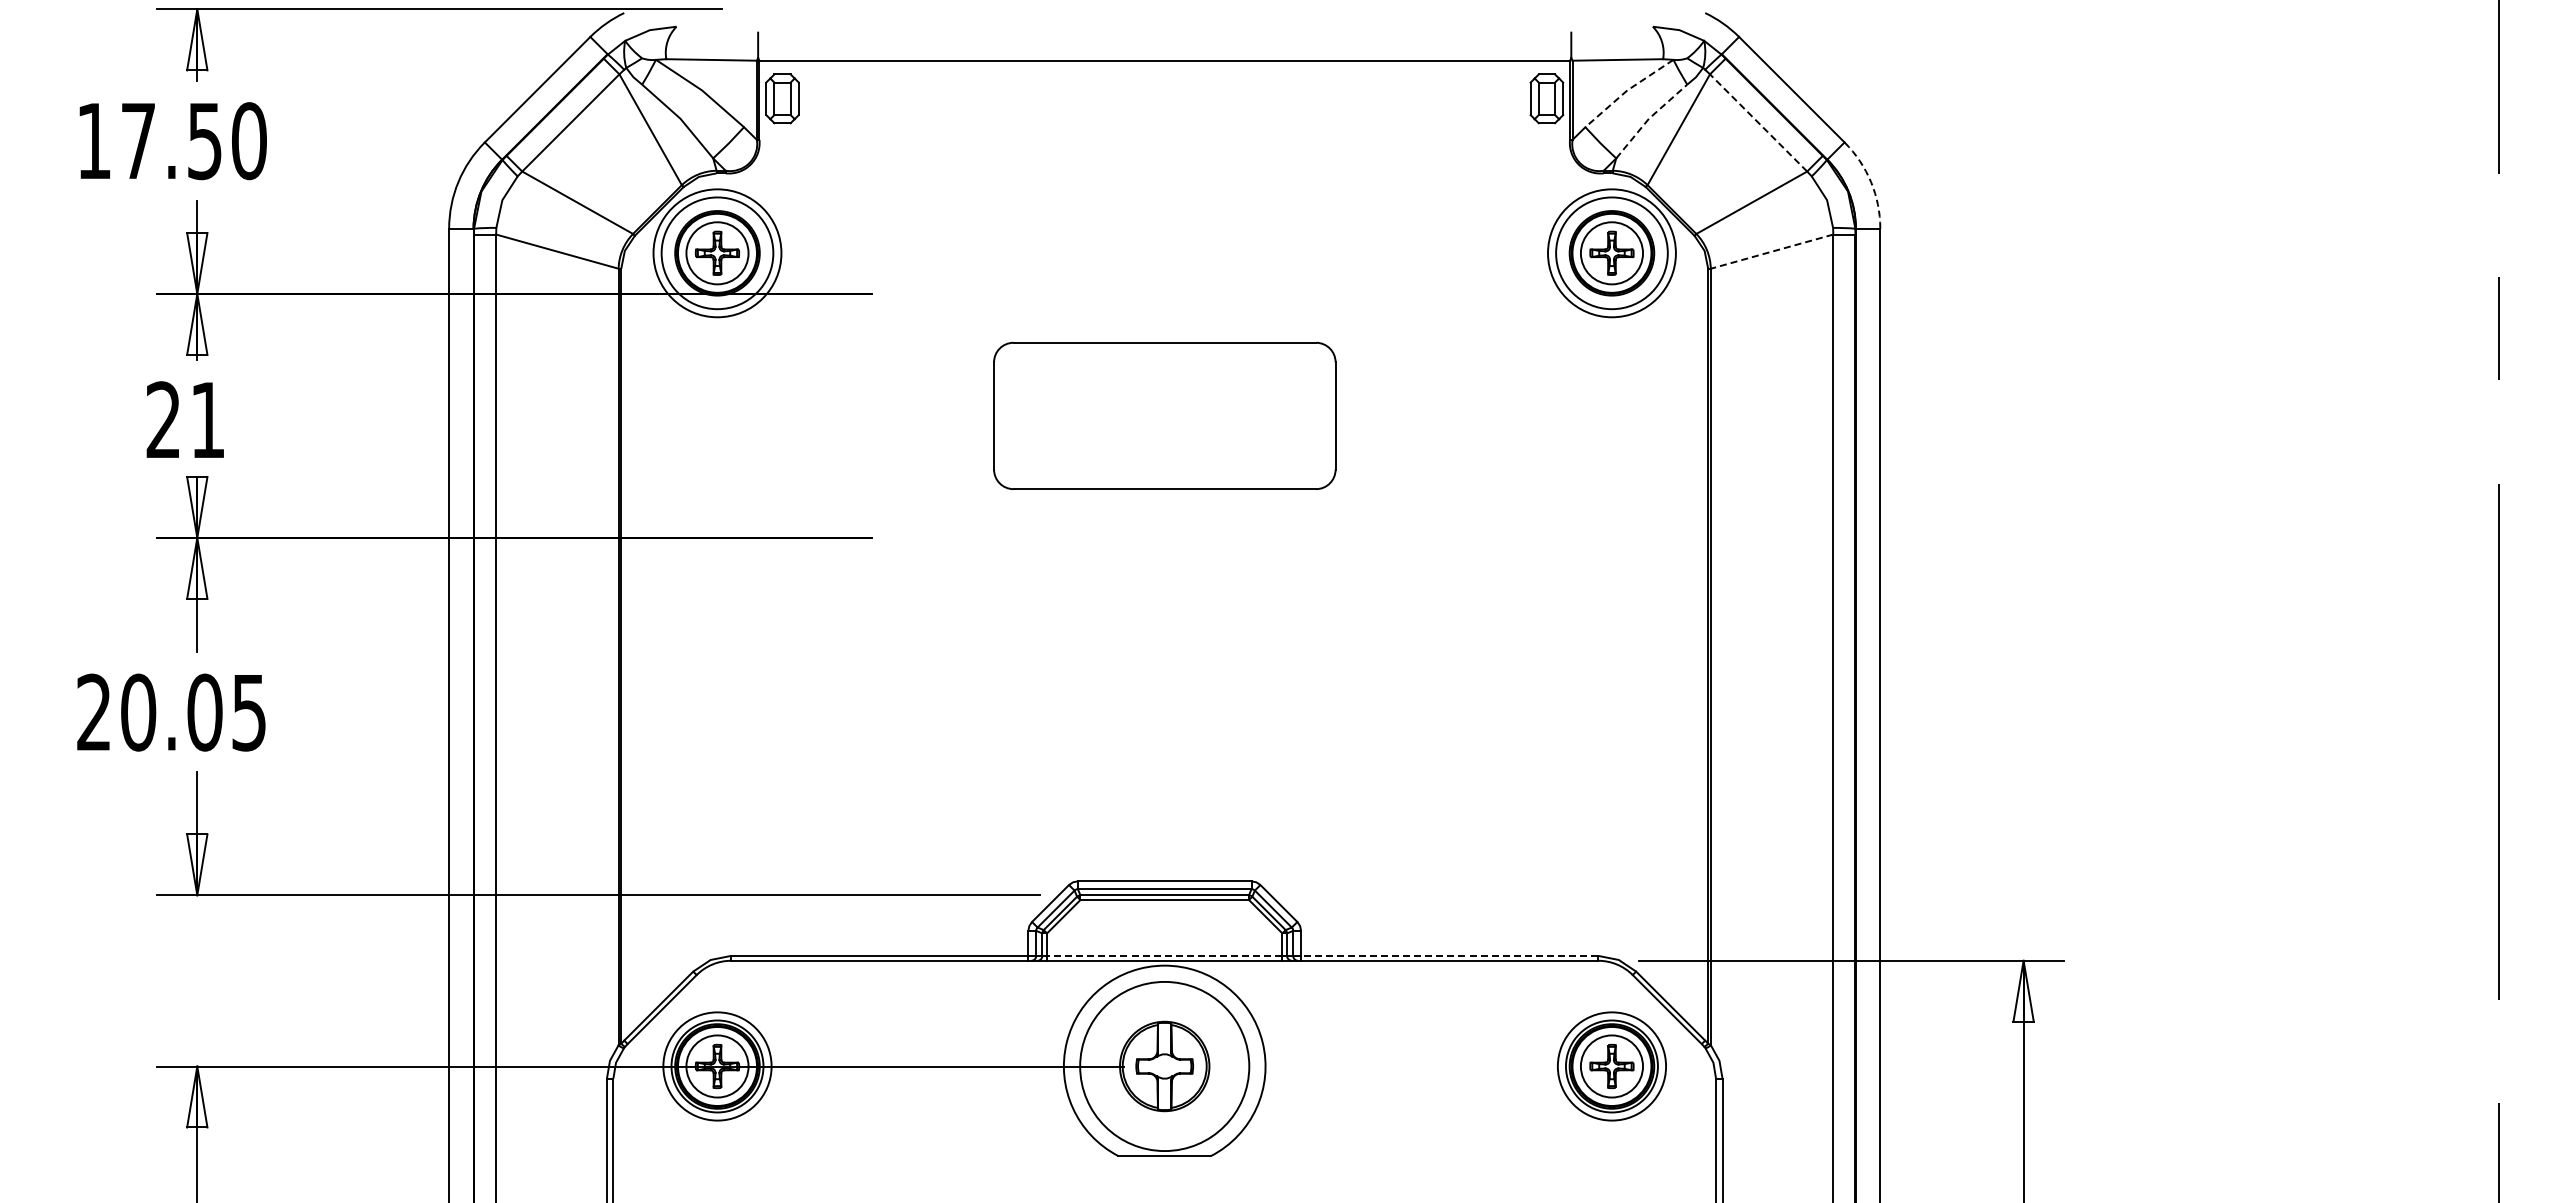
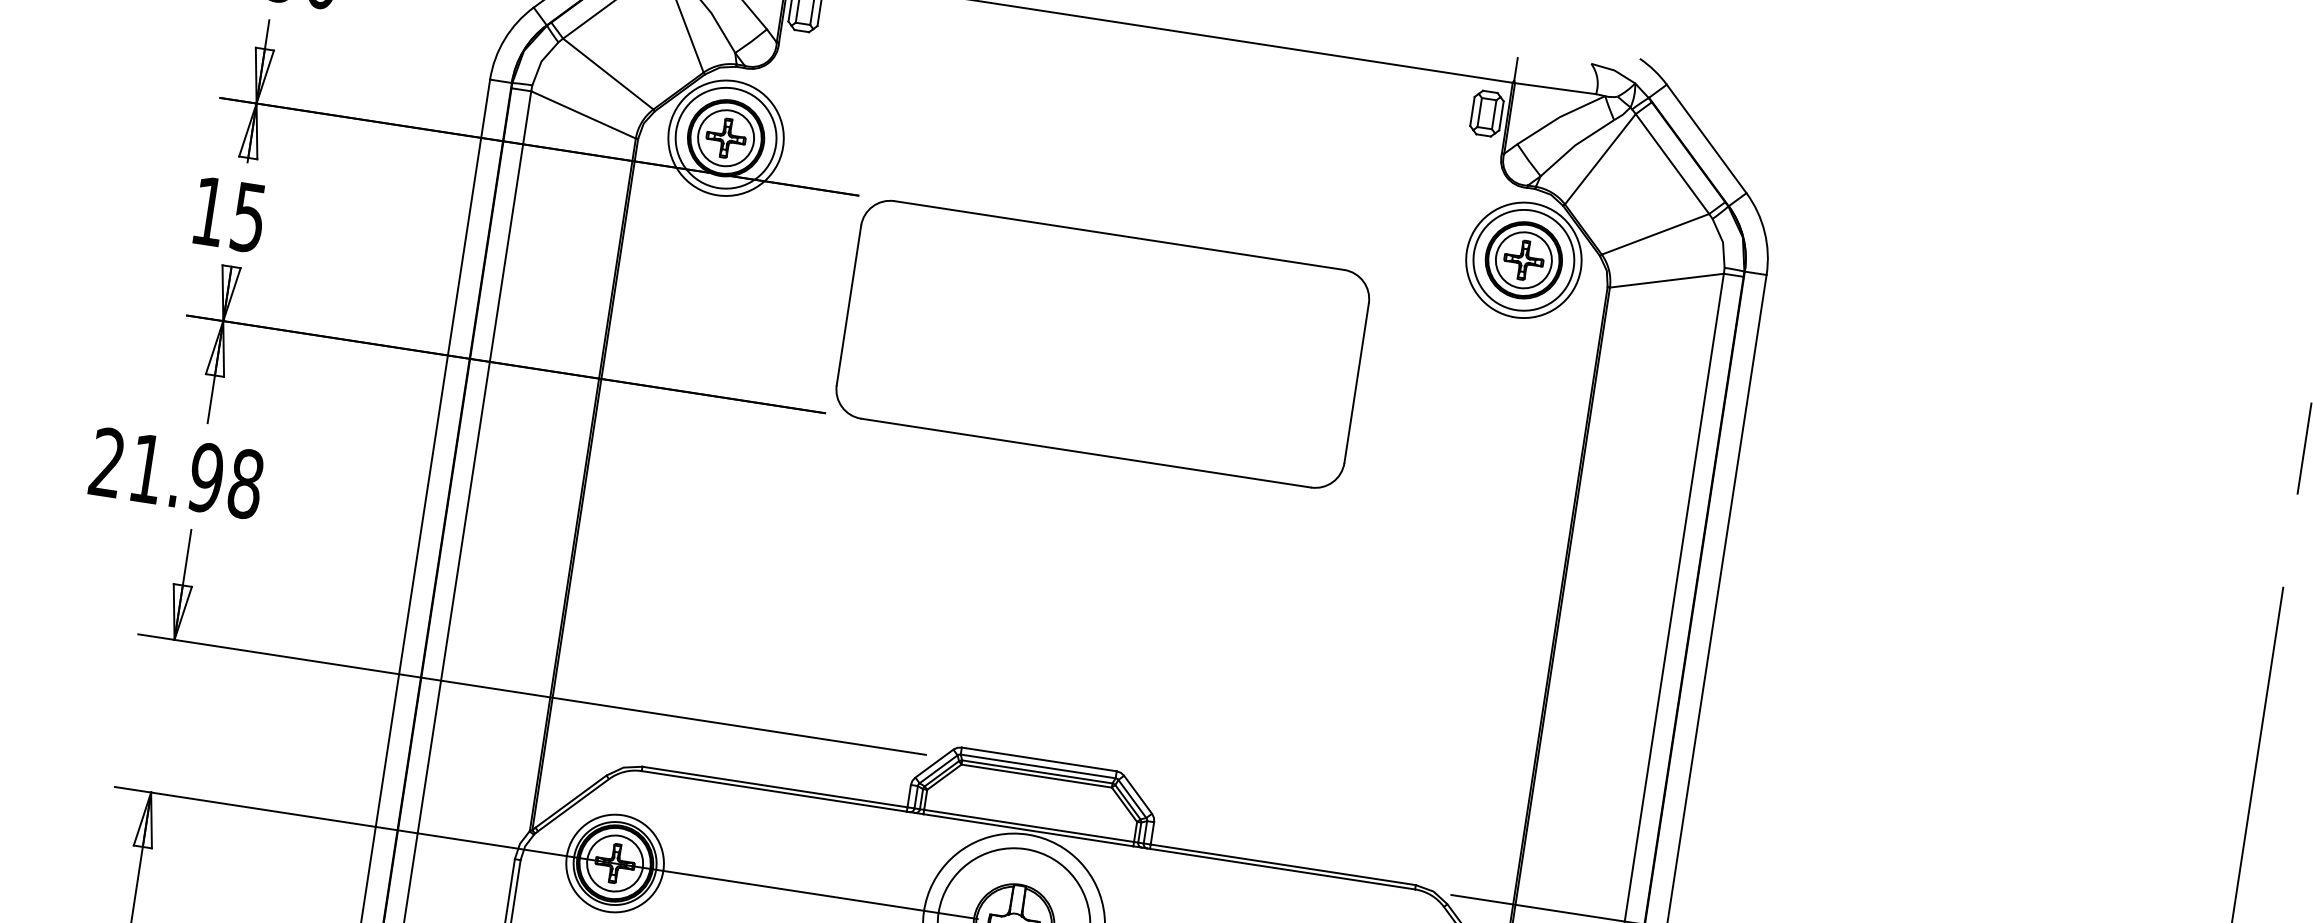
line: (1627, 90) -> (1559, 117), dashed -> solid
line: (1648, 118) -> (1574, 145), dashed -> solid
line: (1758, 122) -> (1672, 163), dashed -> solid
arc: (1871, 182) -> (1765, 232), dashed -> solid
line: (1772, 251) -> (1667, 280), dashed -> solid
part: (1164, 415) -> (1102, 343), size x1.67
text: (185, 420) -> (228, 214), 21 -> 15
text: (193, 712) -> (196, 476), 20.05 -> 21.98
line: (1164, 955) -> (1028, 825), dashed -> solid
line: (1449, 955) -> (1283, 864), dashed -> solid

